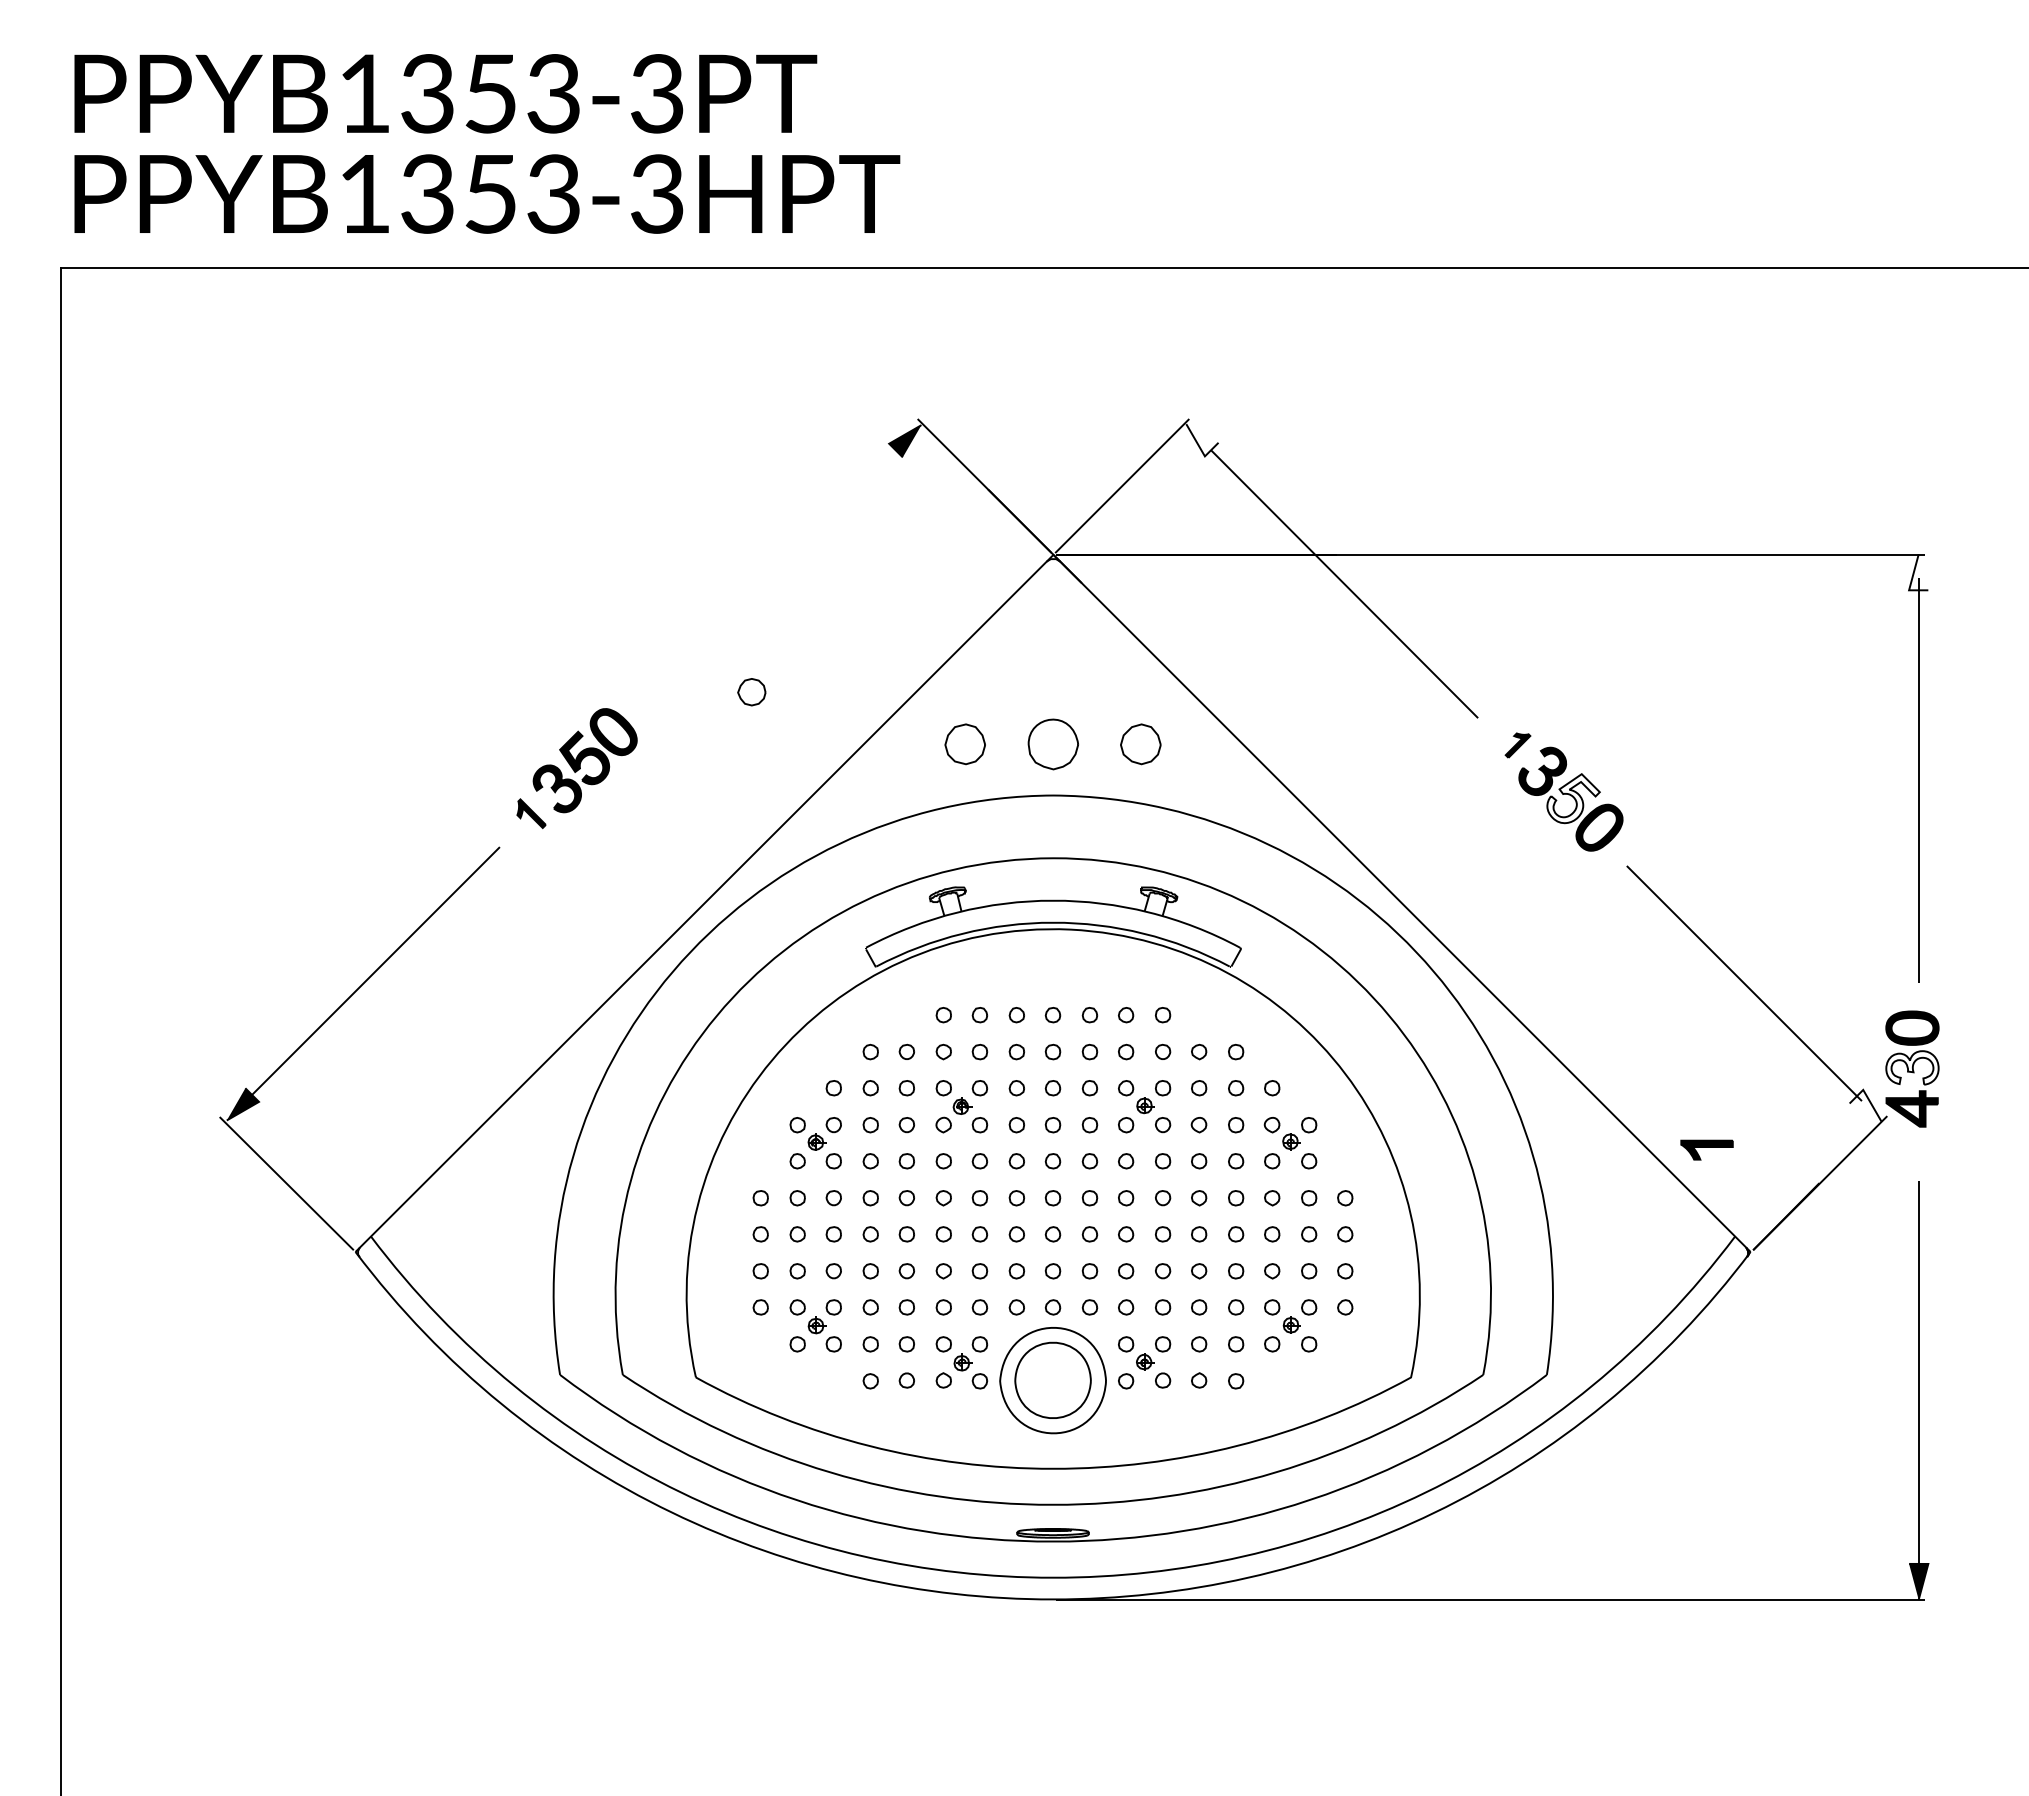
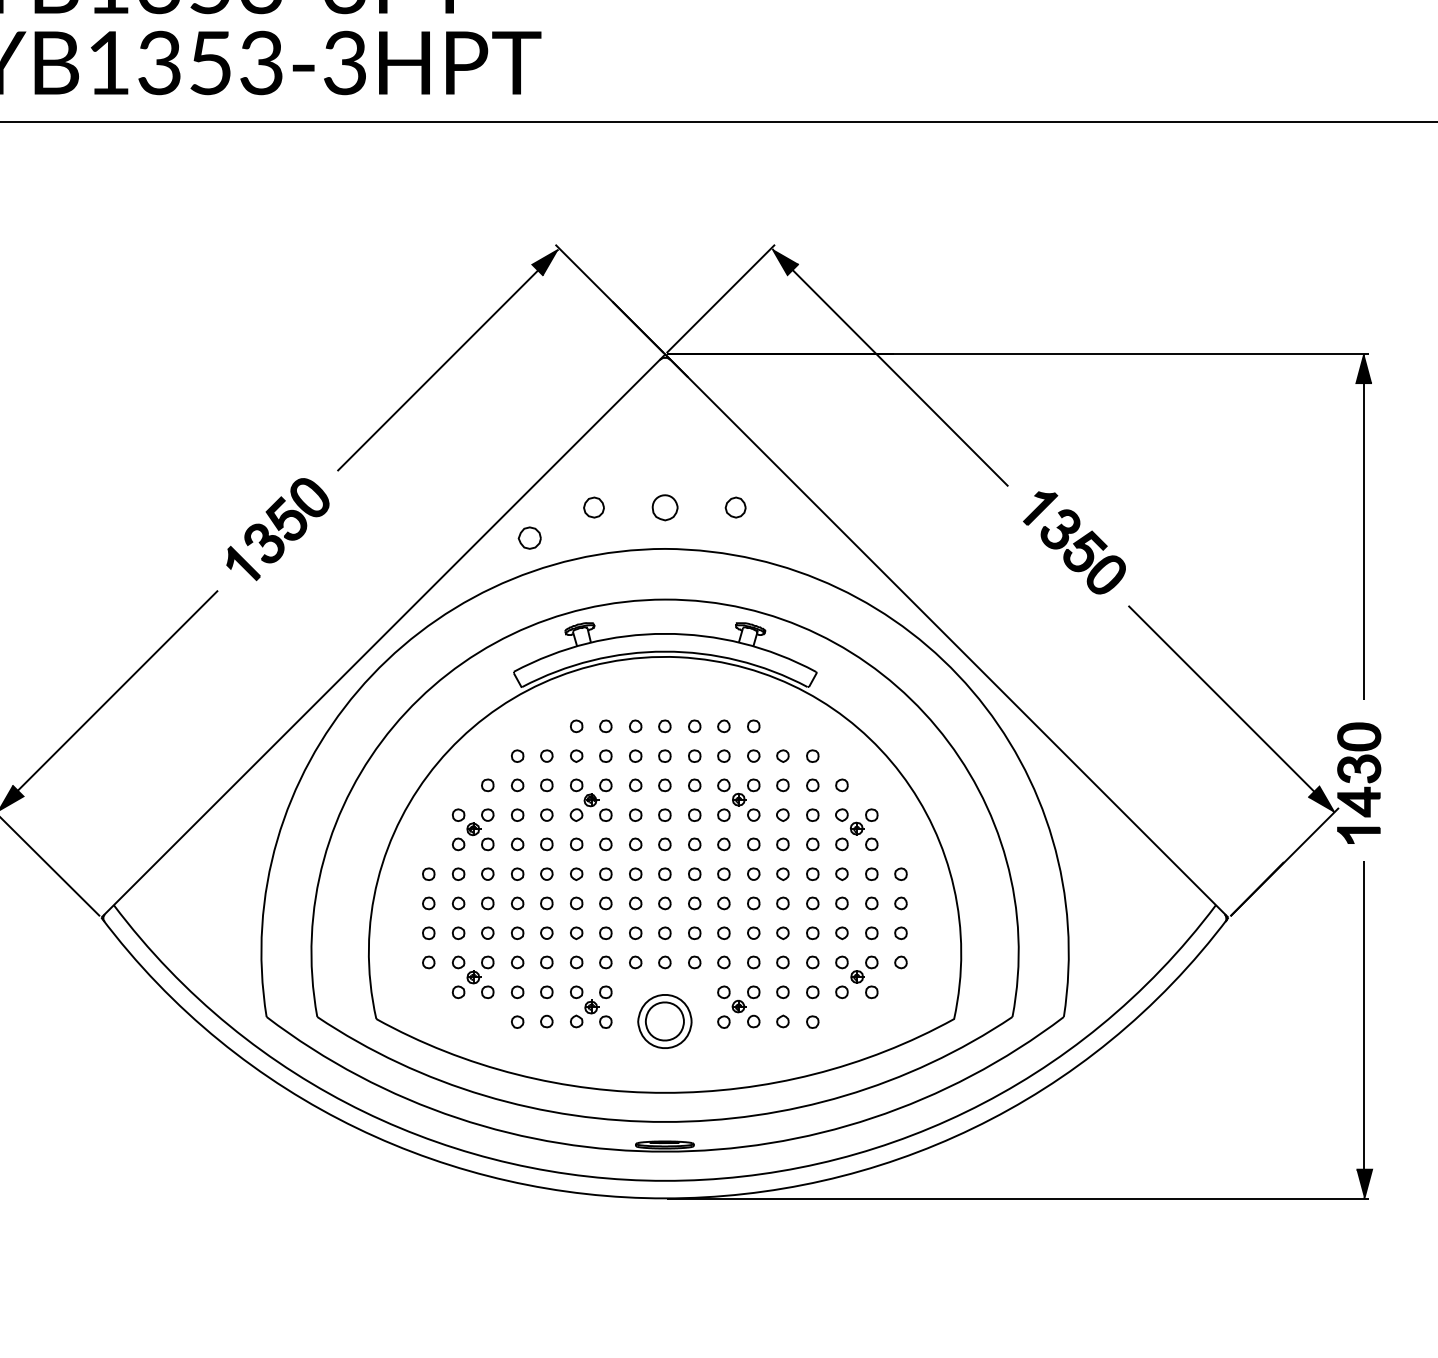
fill: (1202, 440) -> (785, 262), added
line: (774, 571) -> (439, 367), added
fill: (1918, 572) -> (1364, 368), added
part: (751, 692) -> (529, 538), moved
part: (965, 744) -> (594, 507), size x0.62
part: (1053, 744) -> (665, 507), size x0.62
part: (1140, 744) -> (735, 507), size x0.62
part: (1517, 745) -> (1040, 508), size x1.67
fill: (1573, 798) -> (1085, 551), added
part: (531, 813) -> (243, 563), size x1.43
fill: (1912, 1067) -> (1359, 768), added
fill: (1865, 1105) -> (1321, 799), added
part: (1706, 1149) -> (1358, 834), moved
part: (1052, 1380) -> (664, 1021), size x0.62

